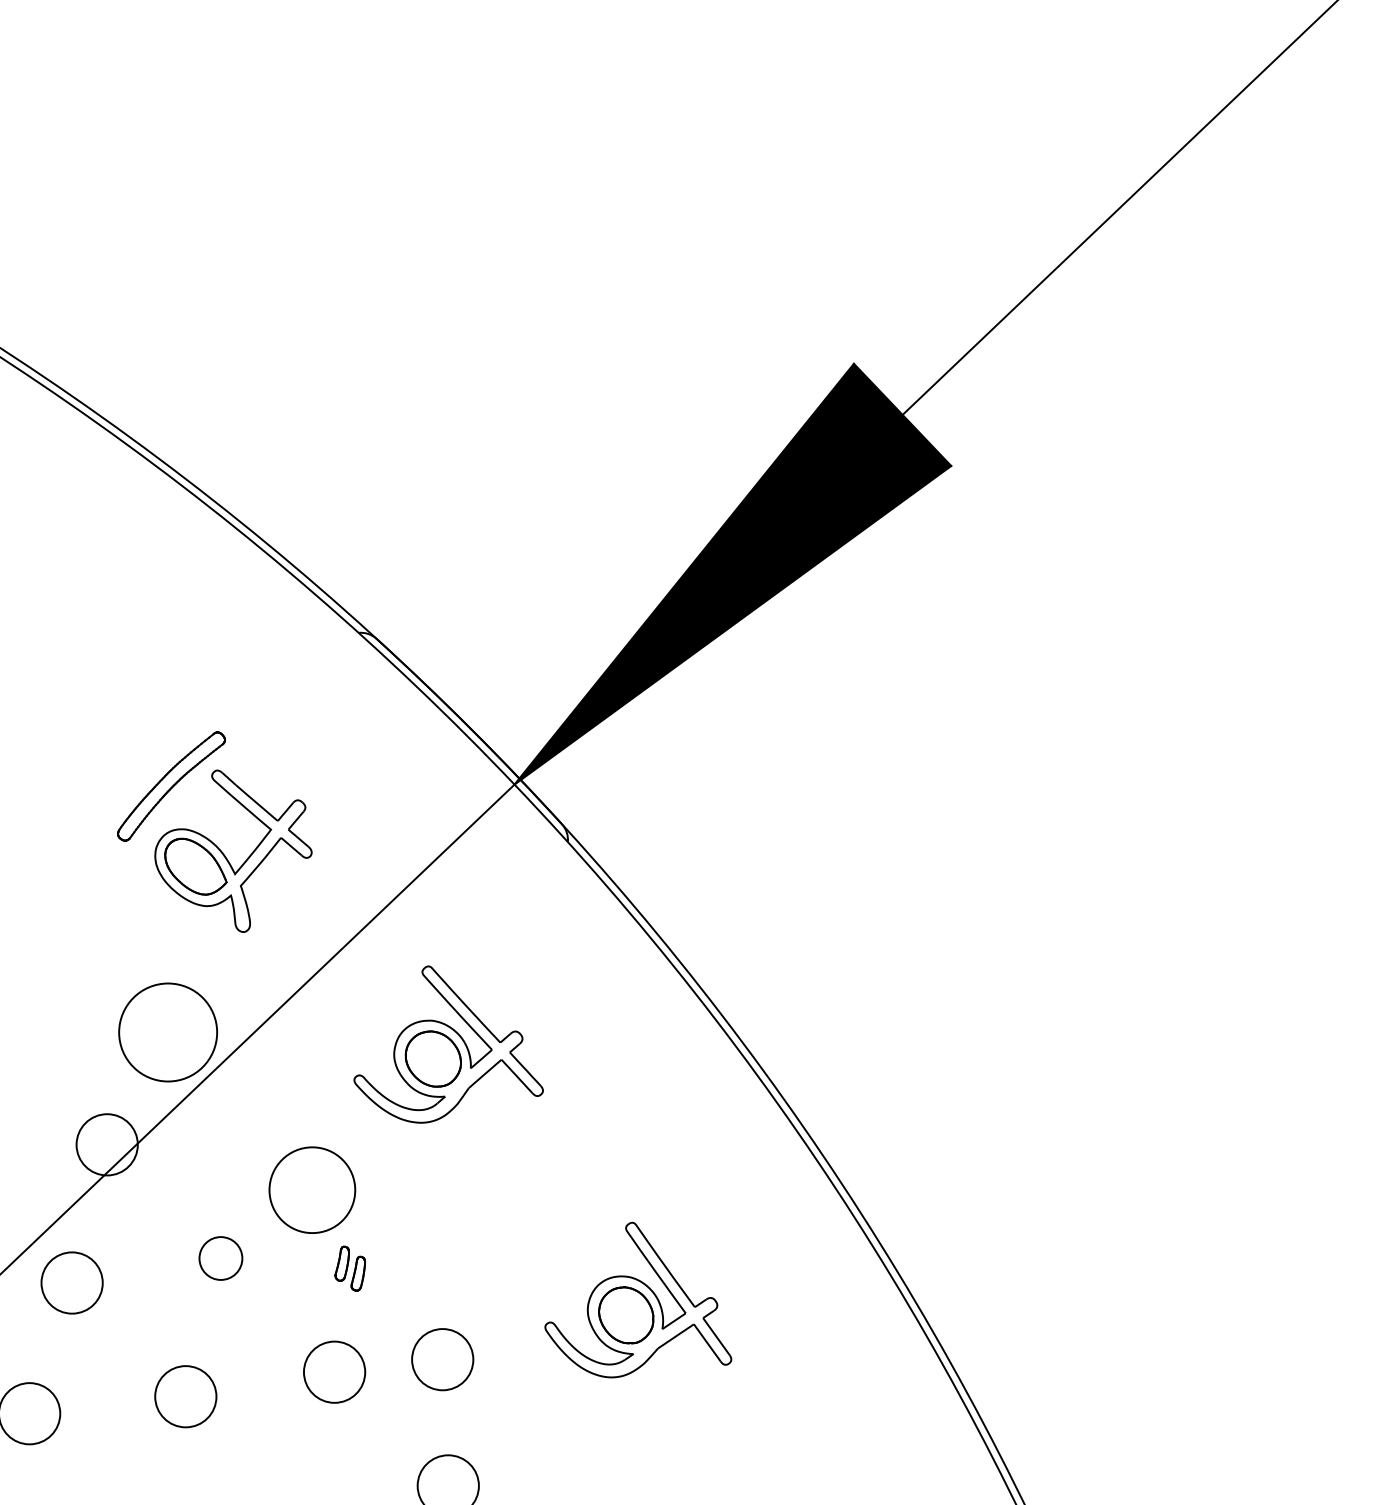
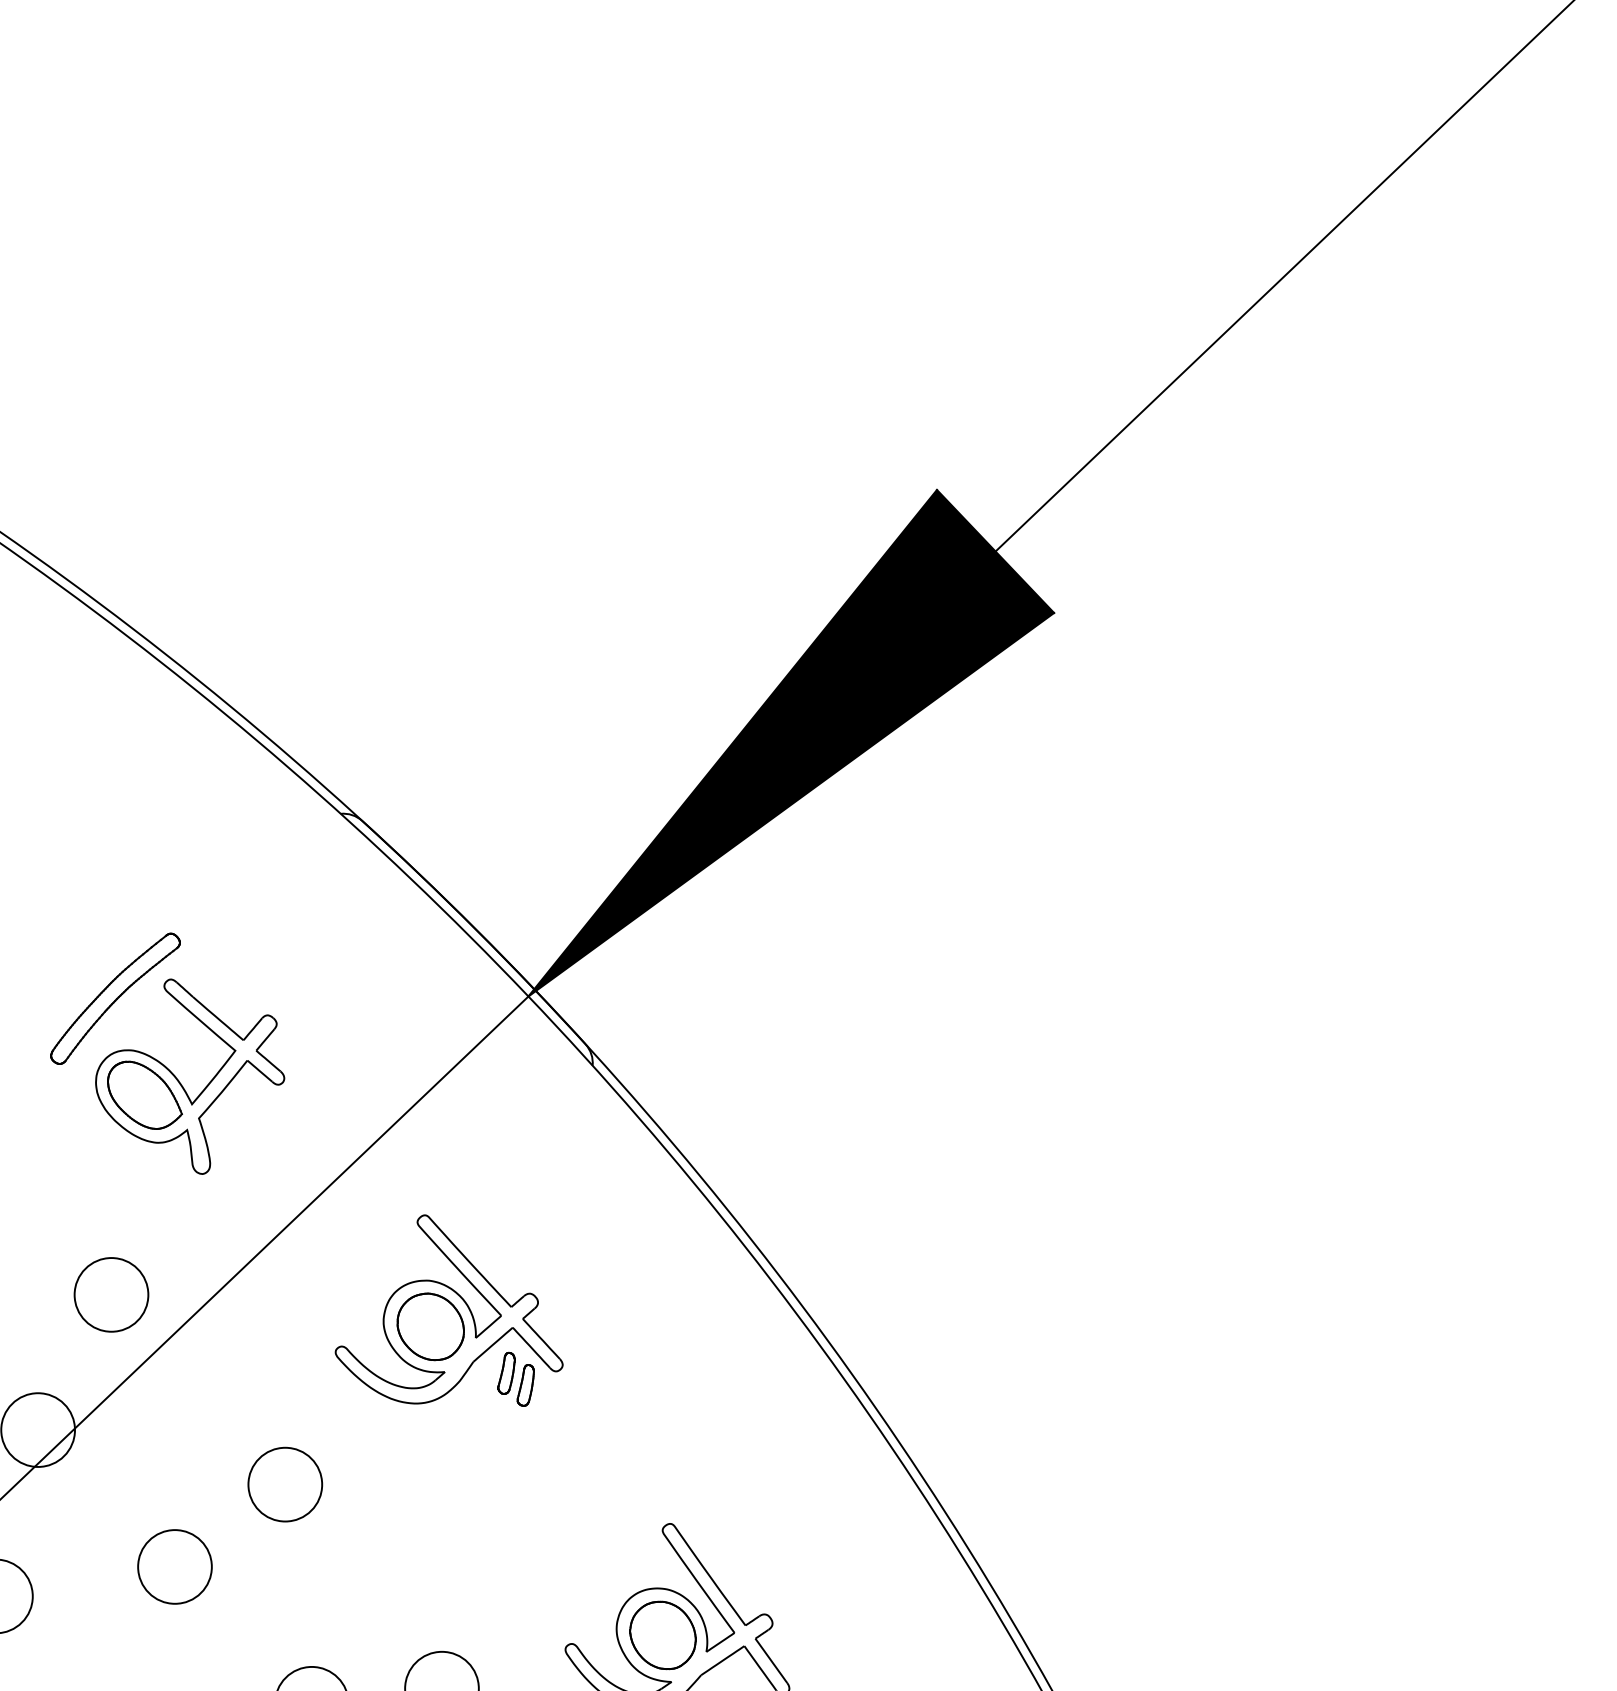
circle: (167, 1032) -> (110, 1294), size x0.62
circle: (312, 1189) -> (285, 1483), size x0.71
circle: (220, 1258) -> (174, 1566), size x1.43
part: (349, 1268) -> (515, 1379), moved

